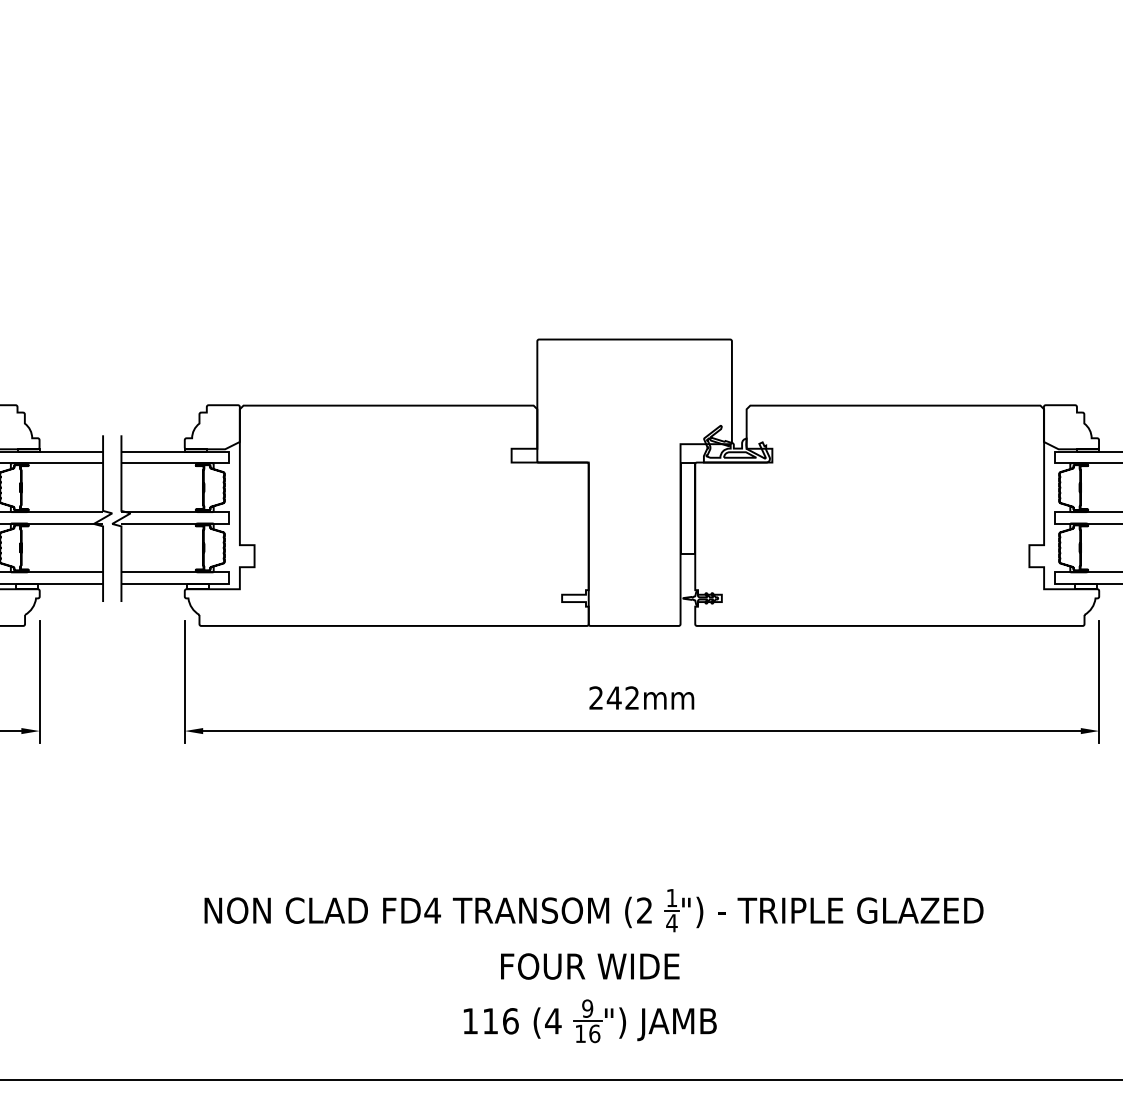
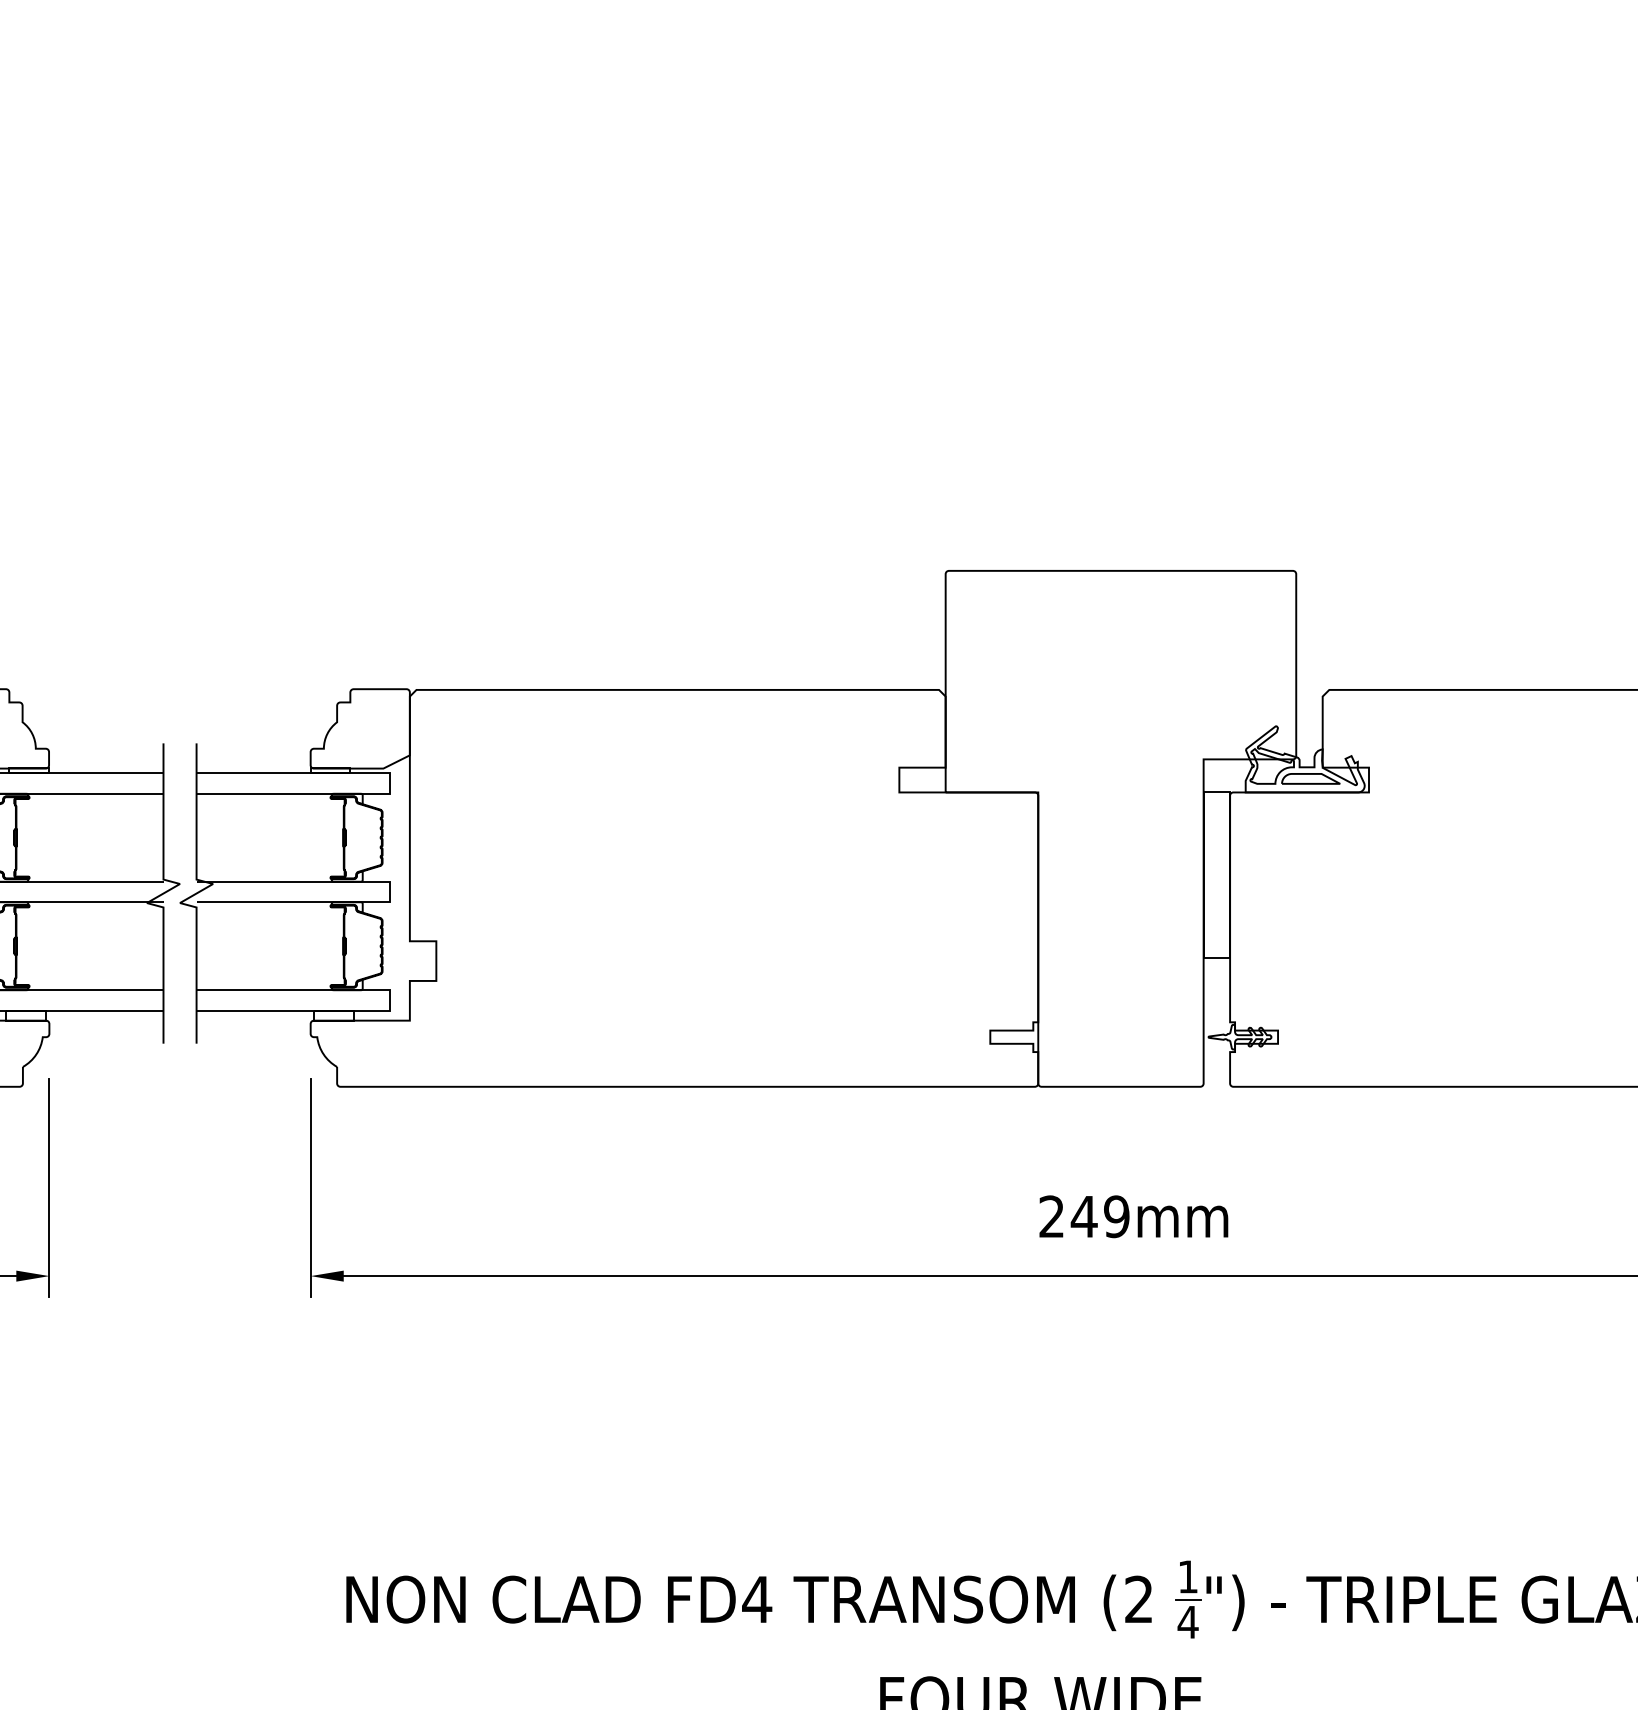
text: (632, 697) -> (1117, 1215), 242mm -> 249mm

